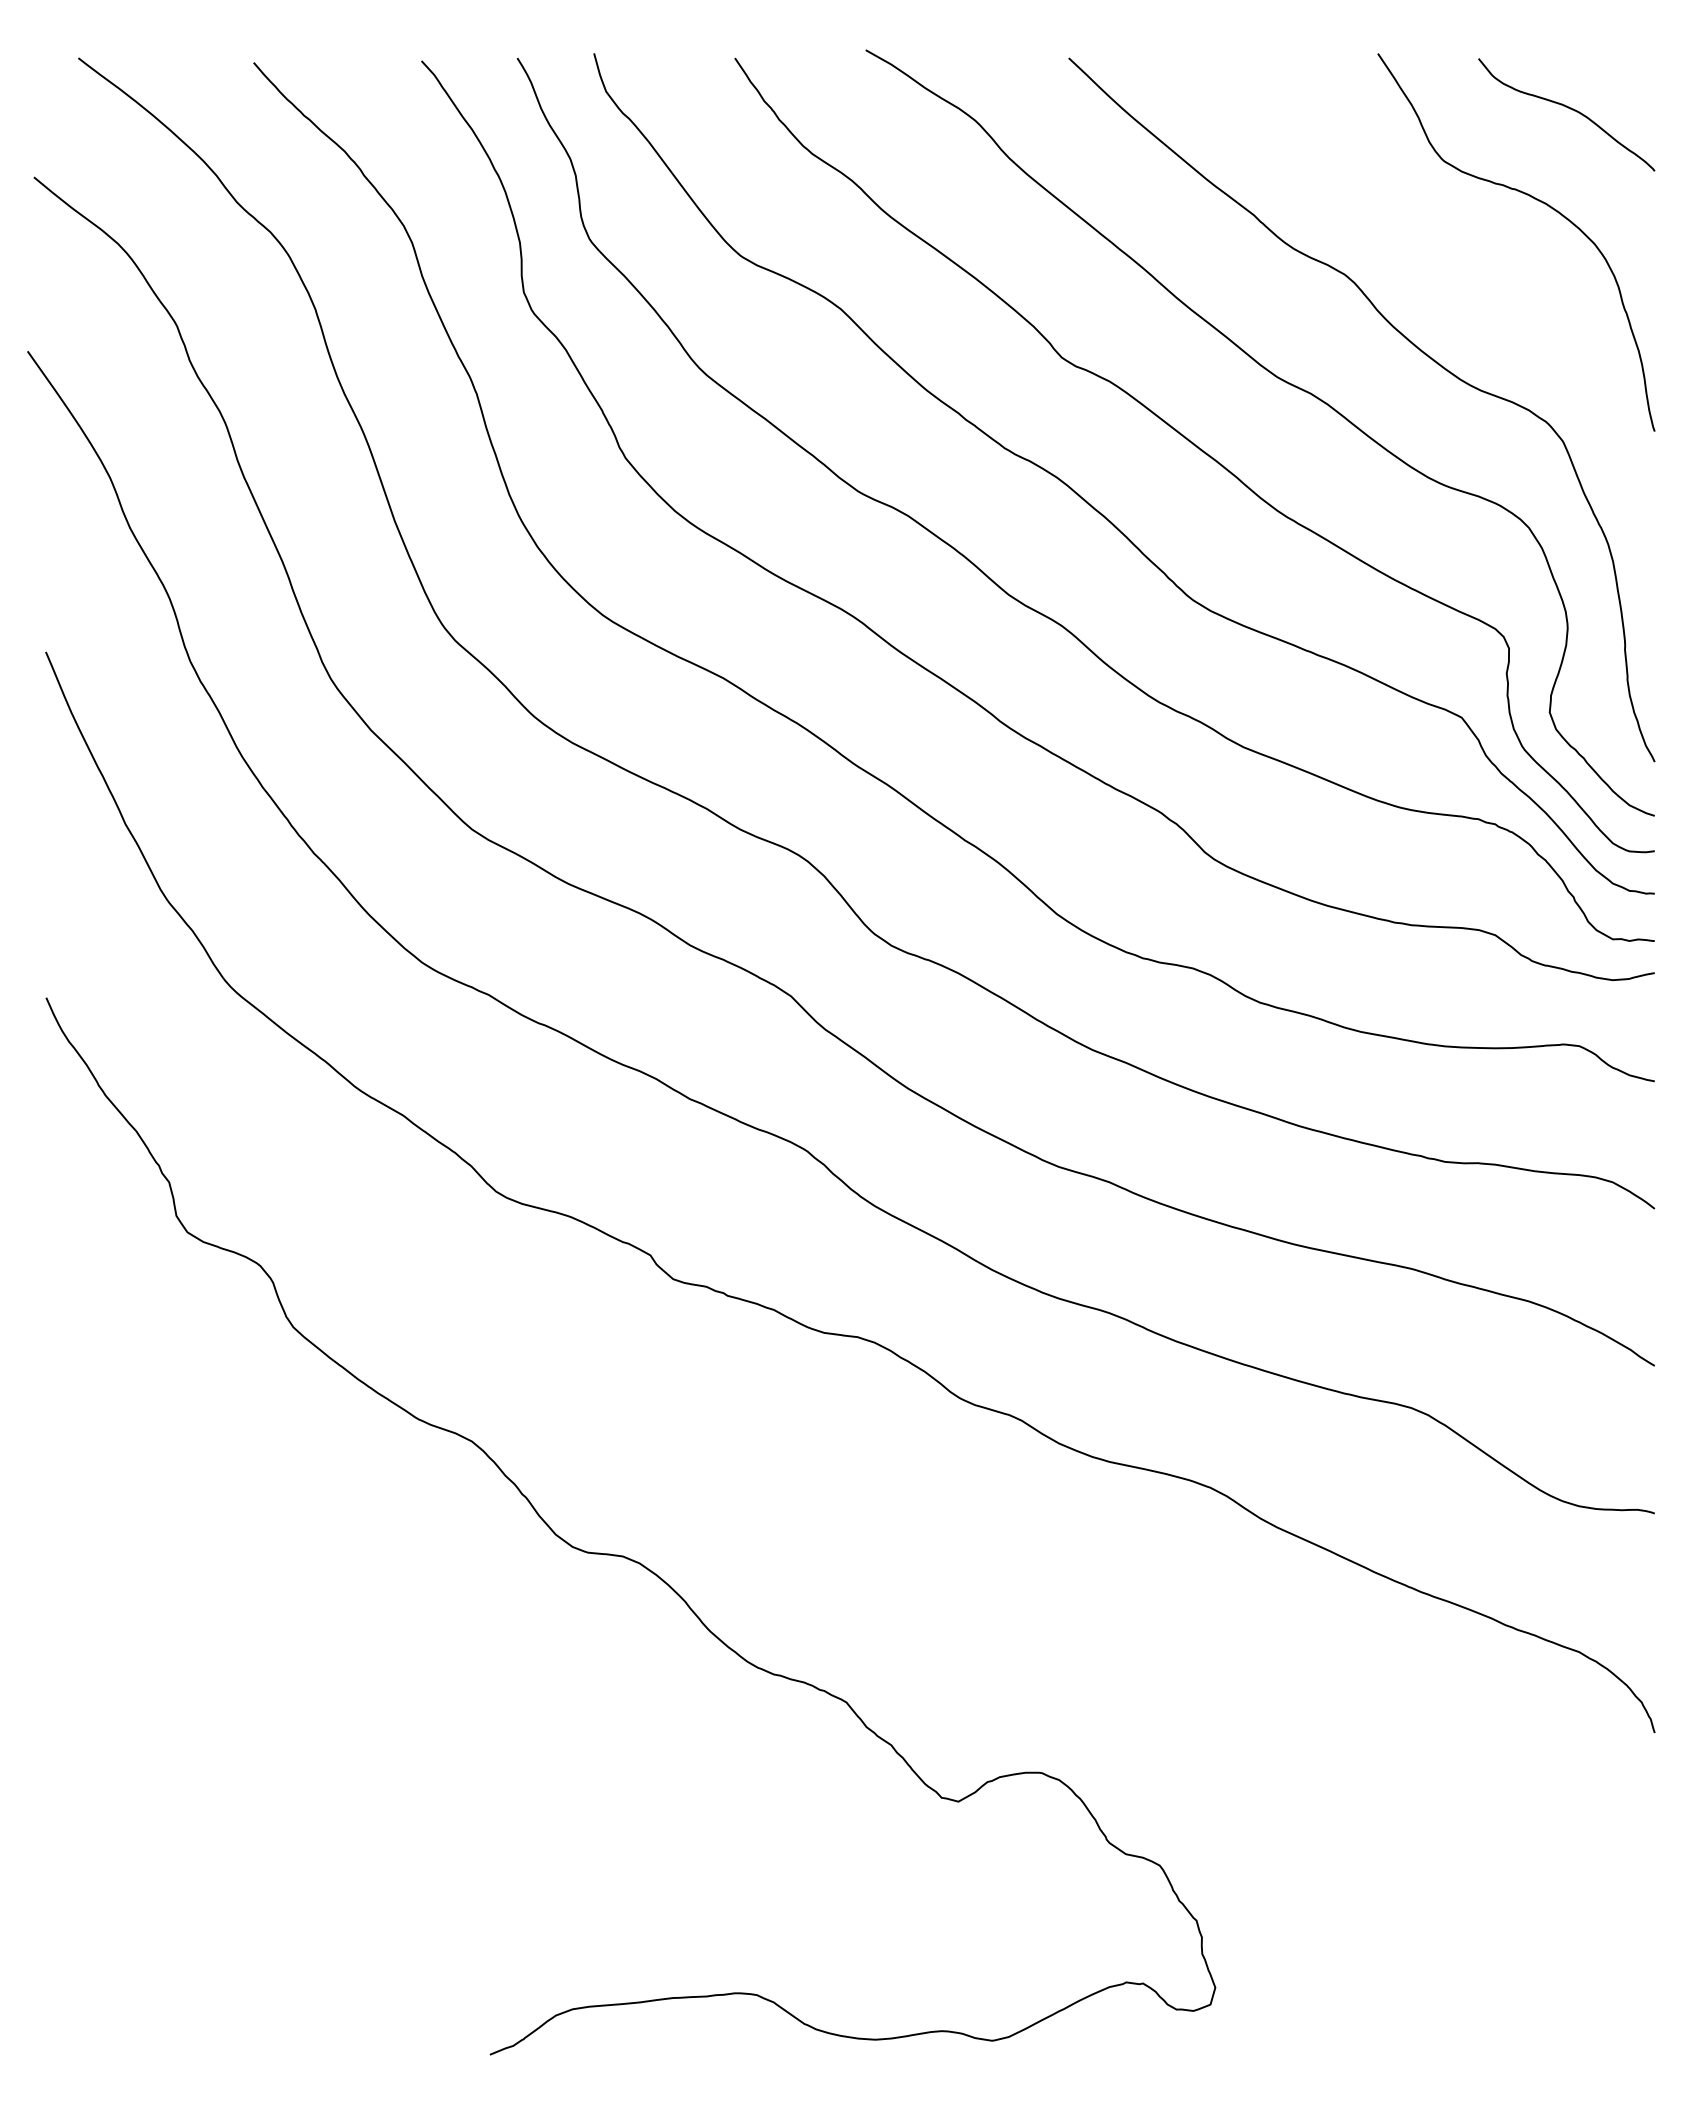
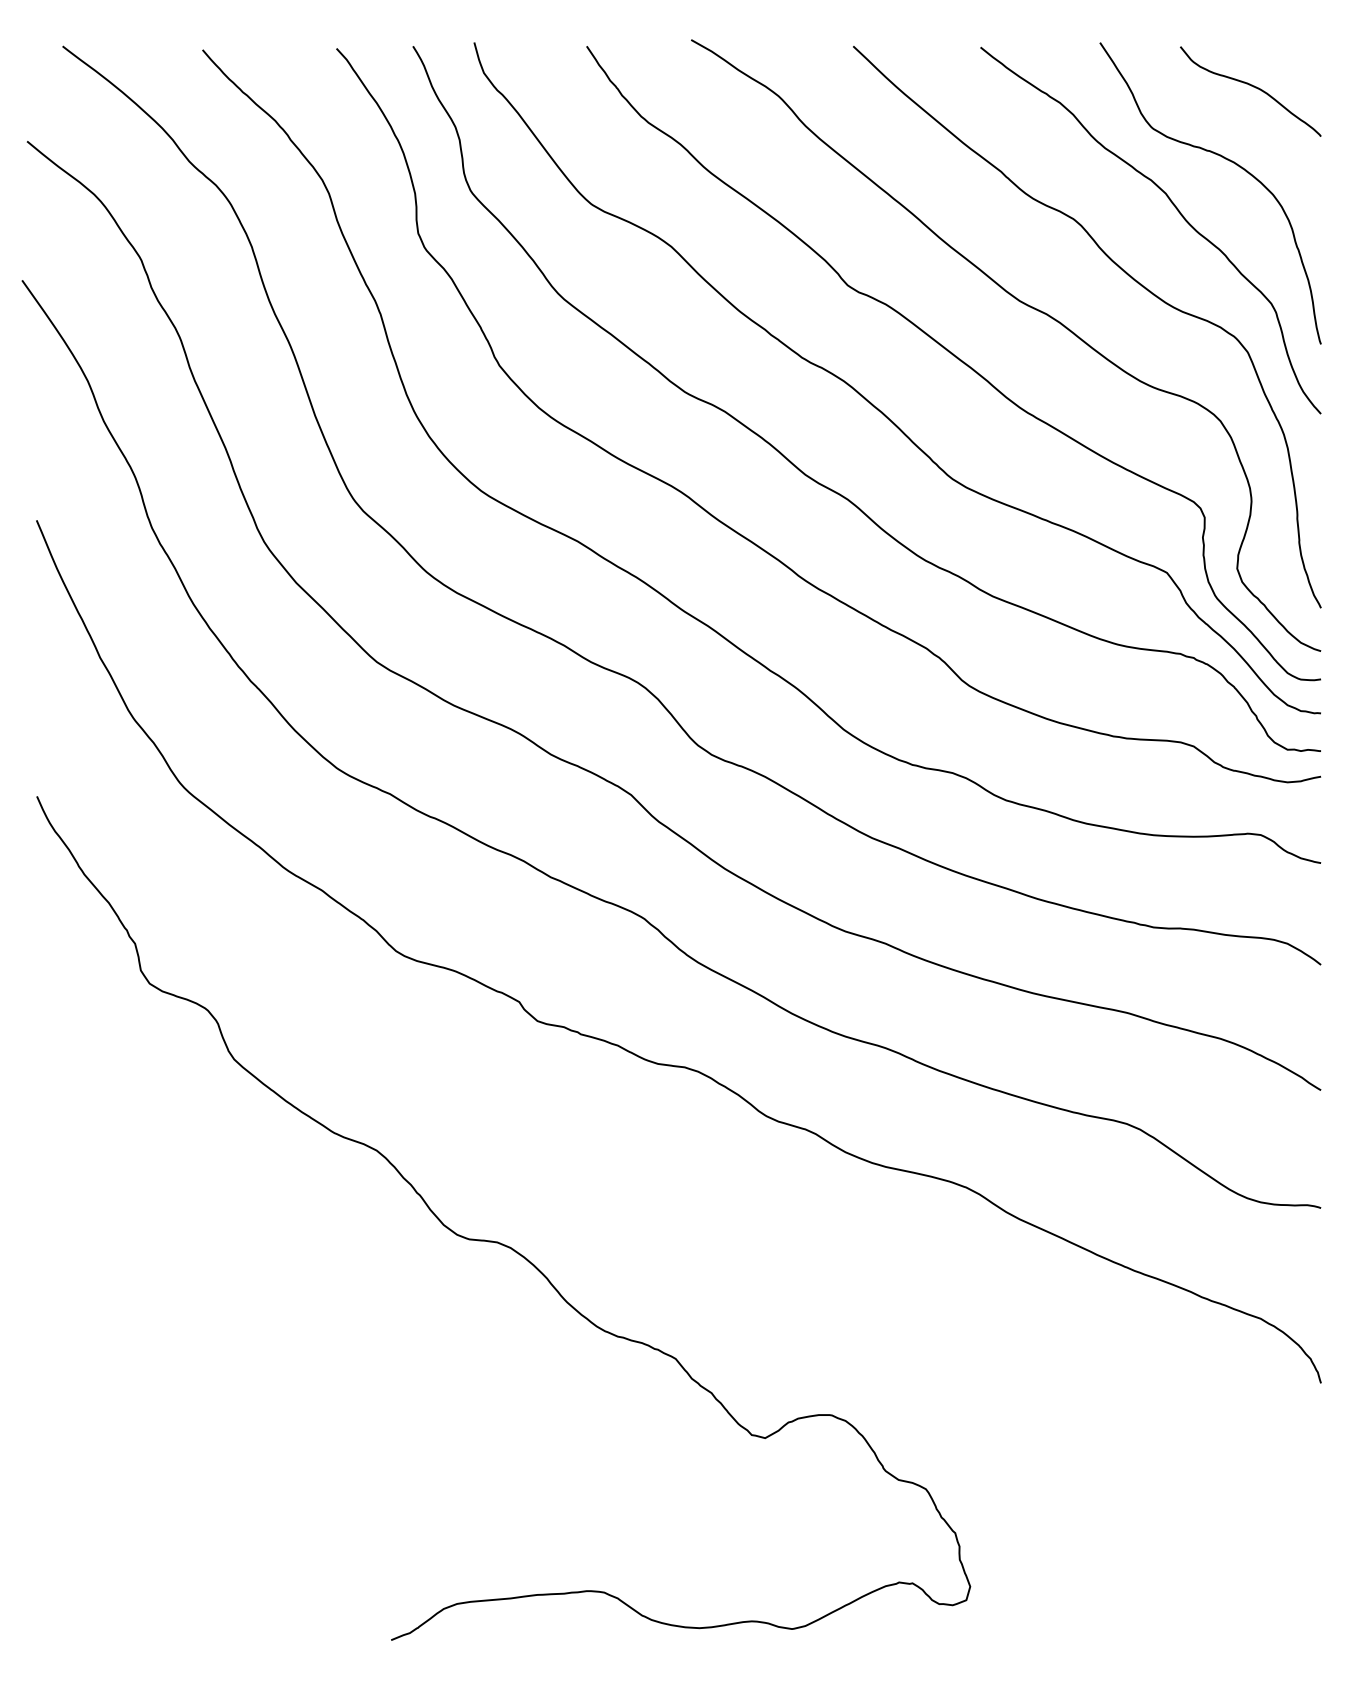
curve: (1473, 262) -> (1176, 209), added

